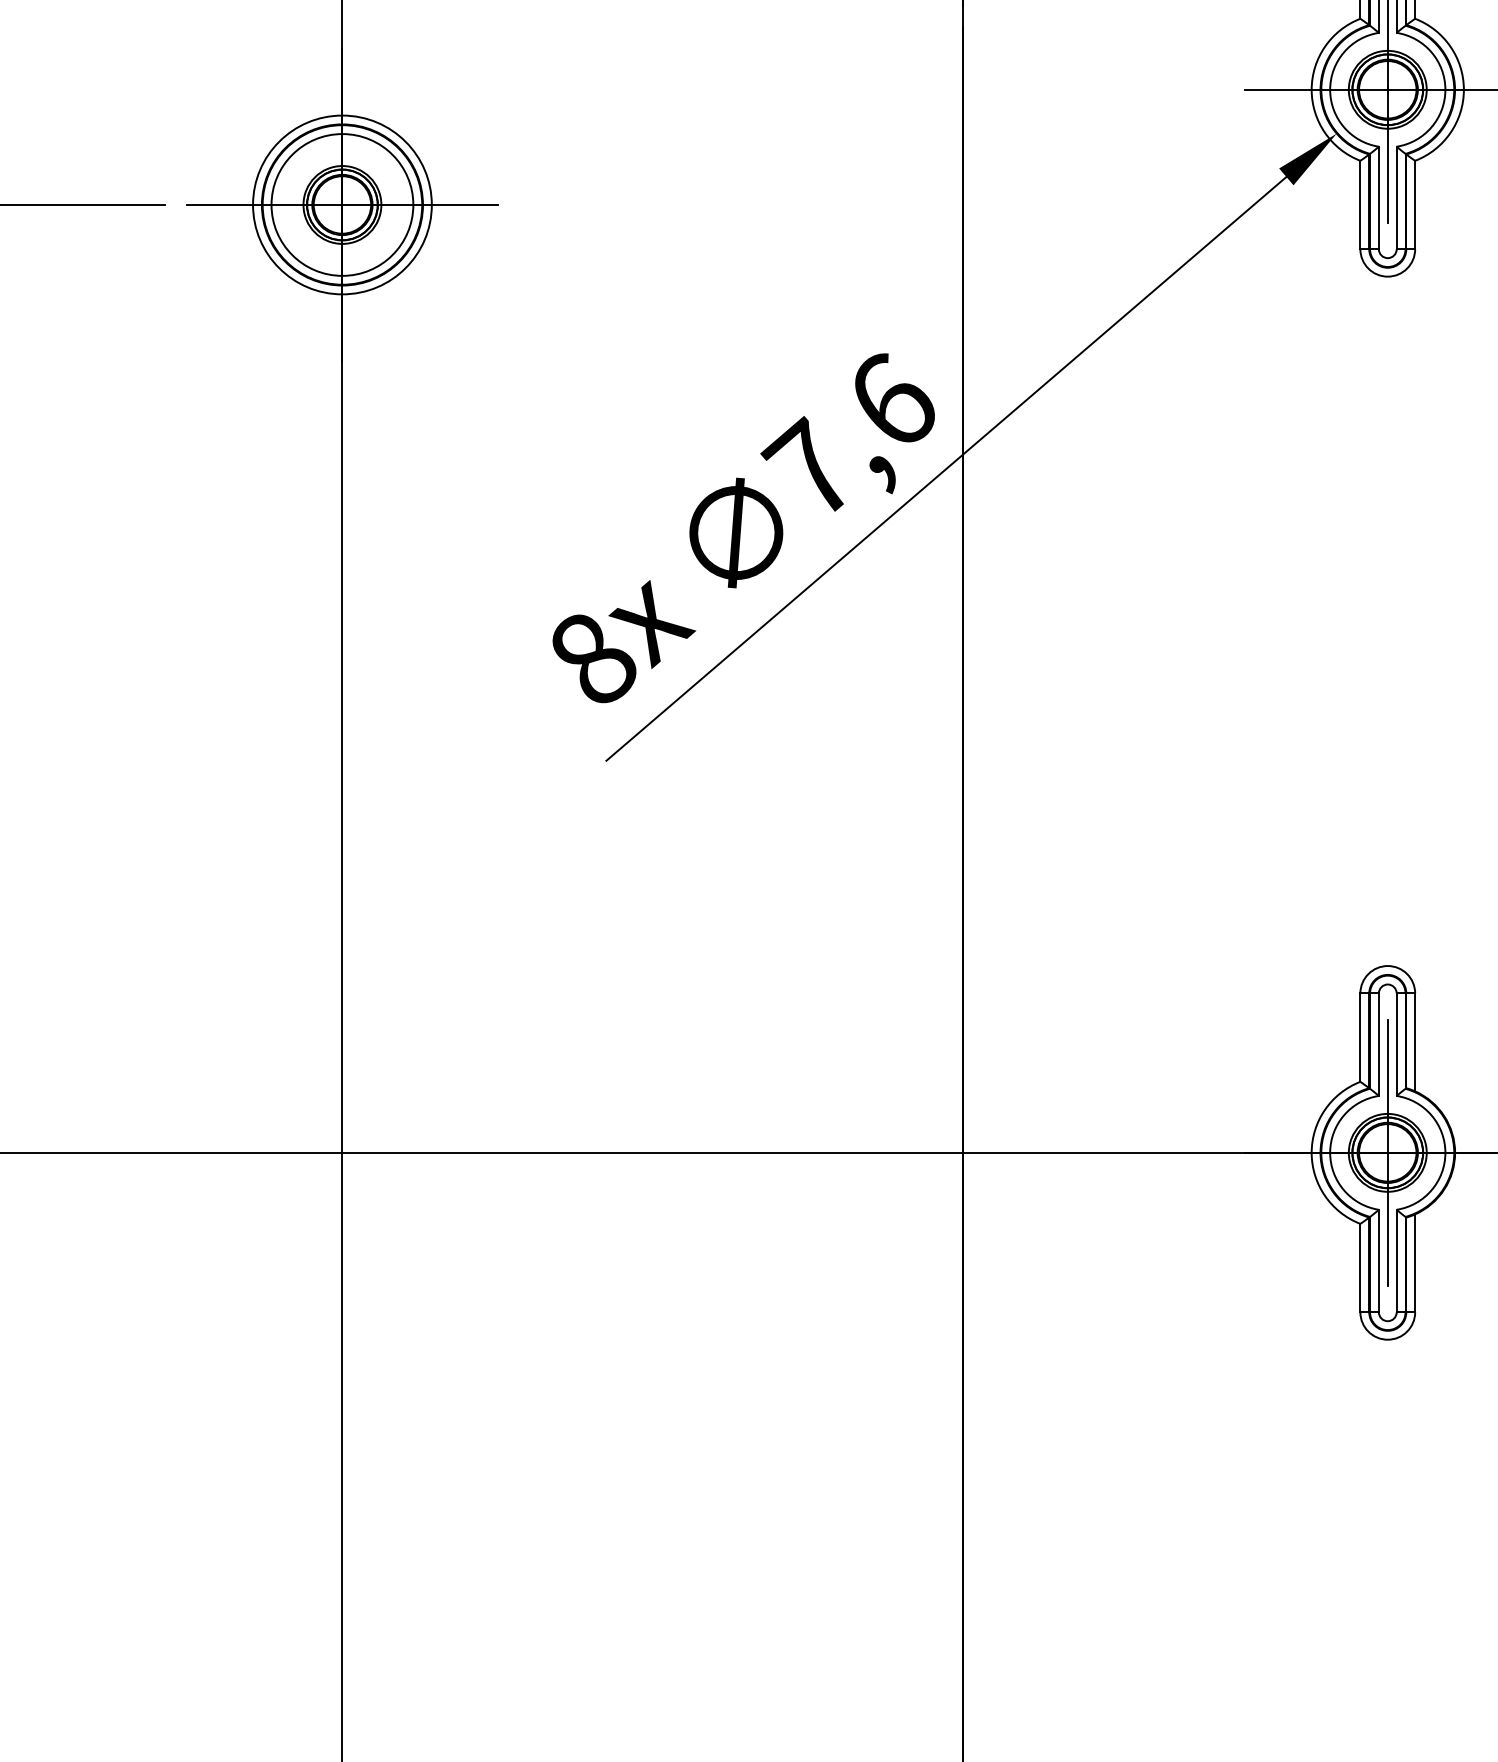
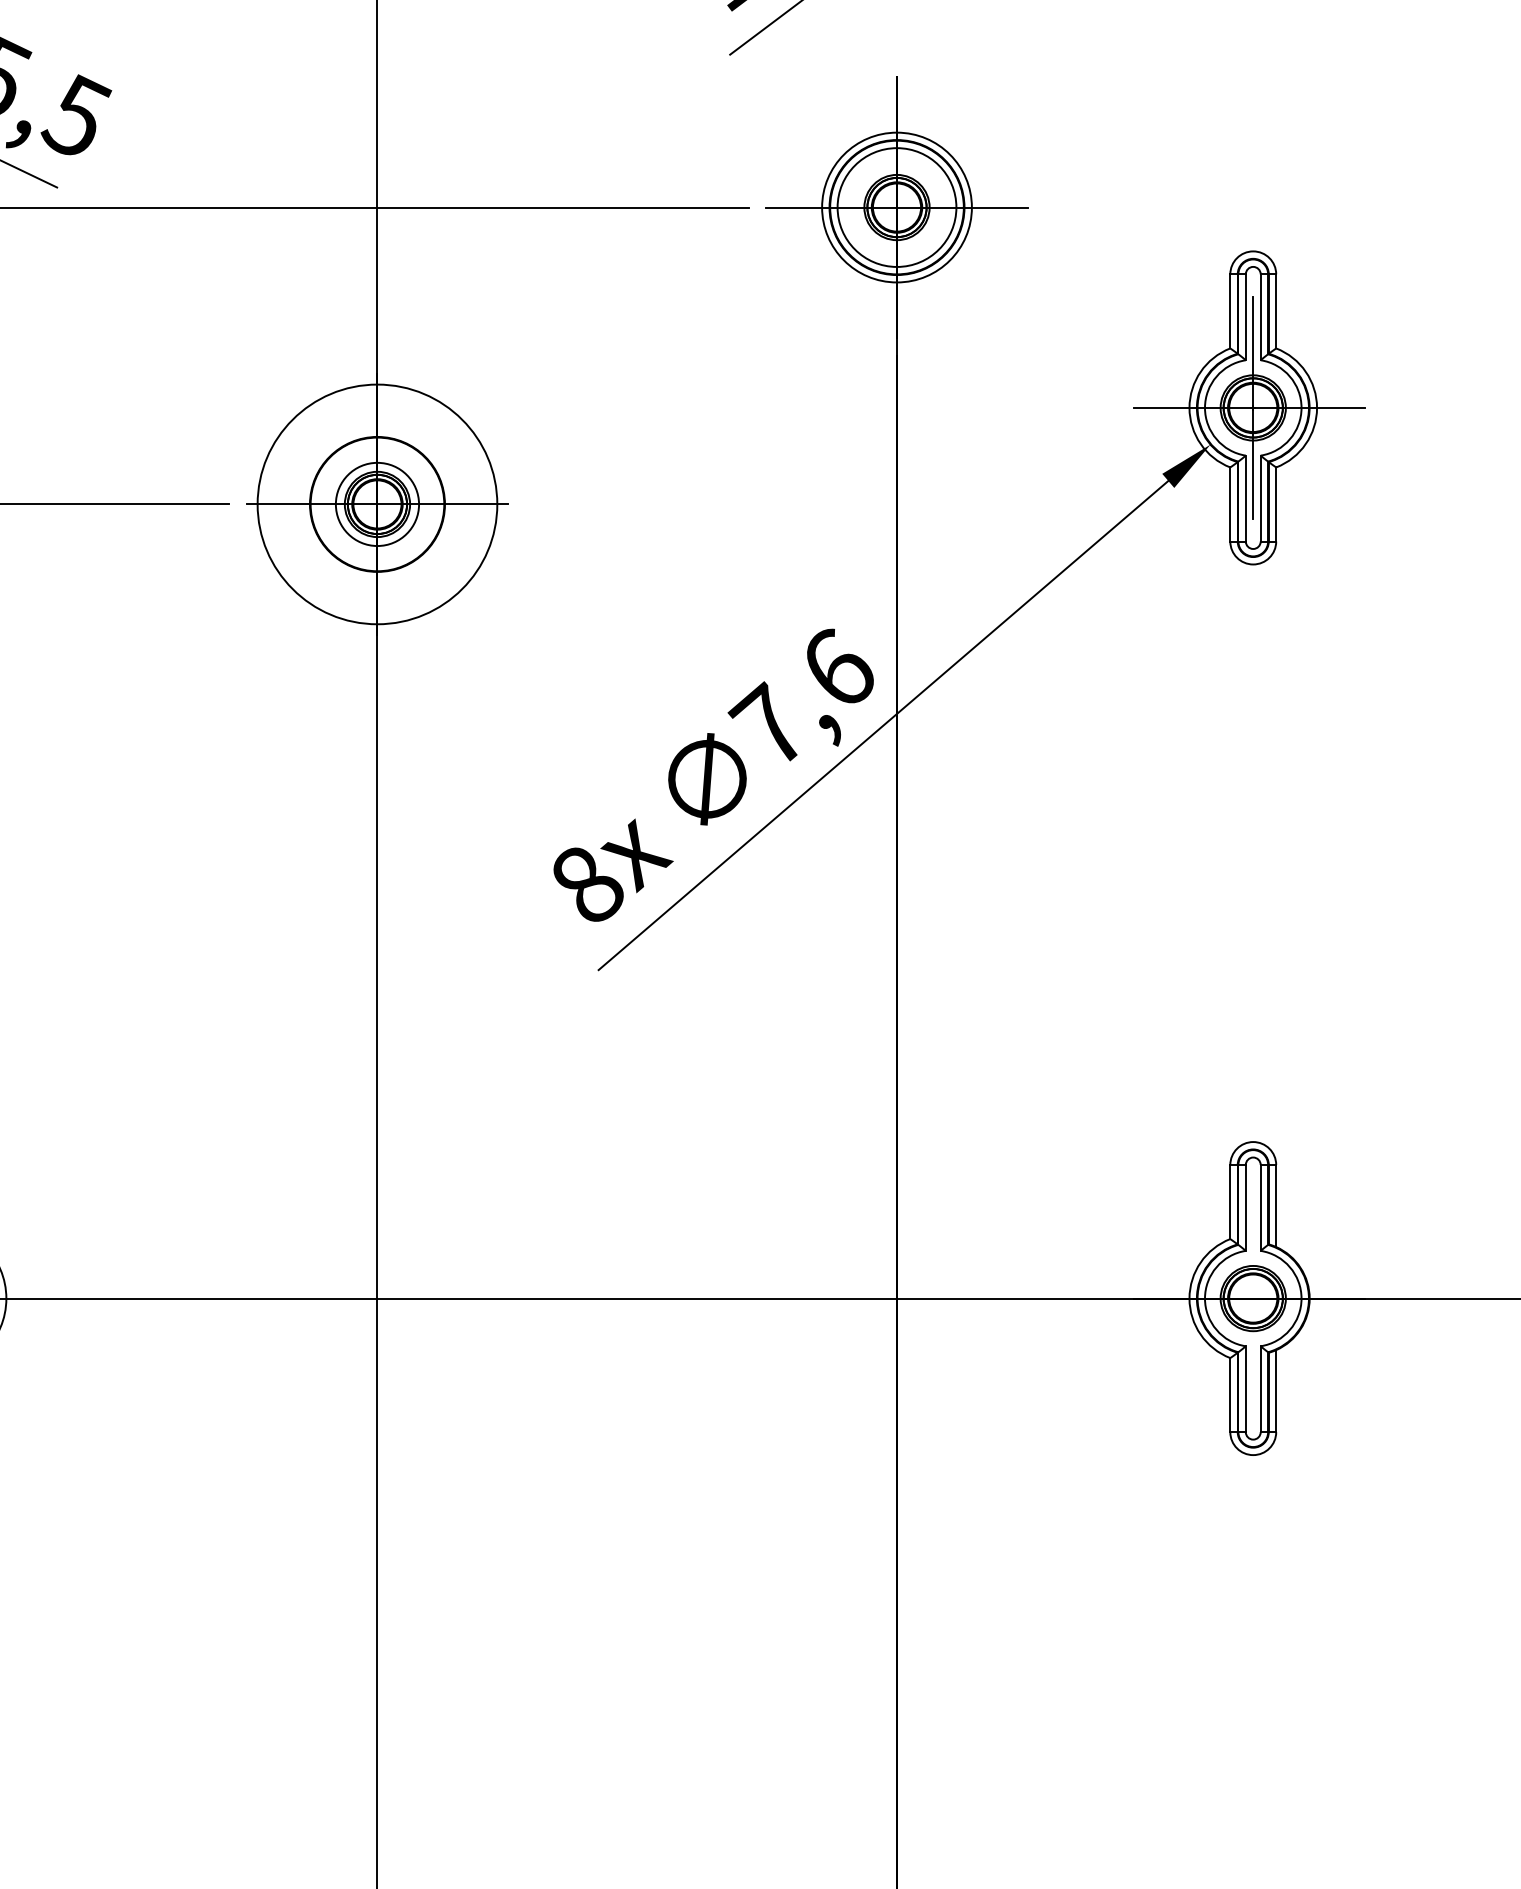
circle: (342, 205) -> (377, 504), size x0.7
circle: (342, 205) -> (377, 504), size x1.6
line: (1388, 1152) -> (1253, 1298), removed

